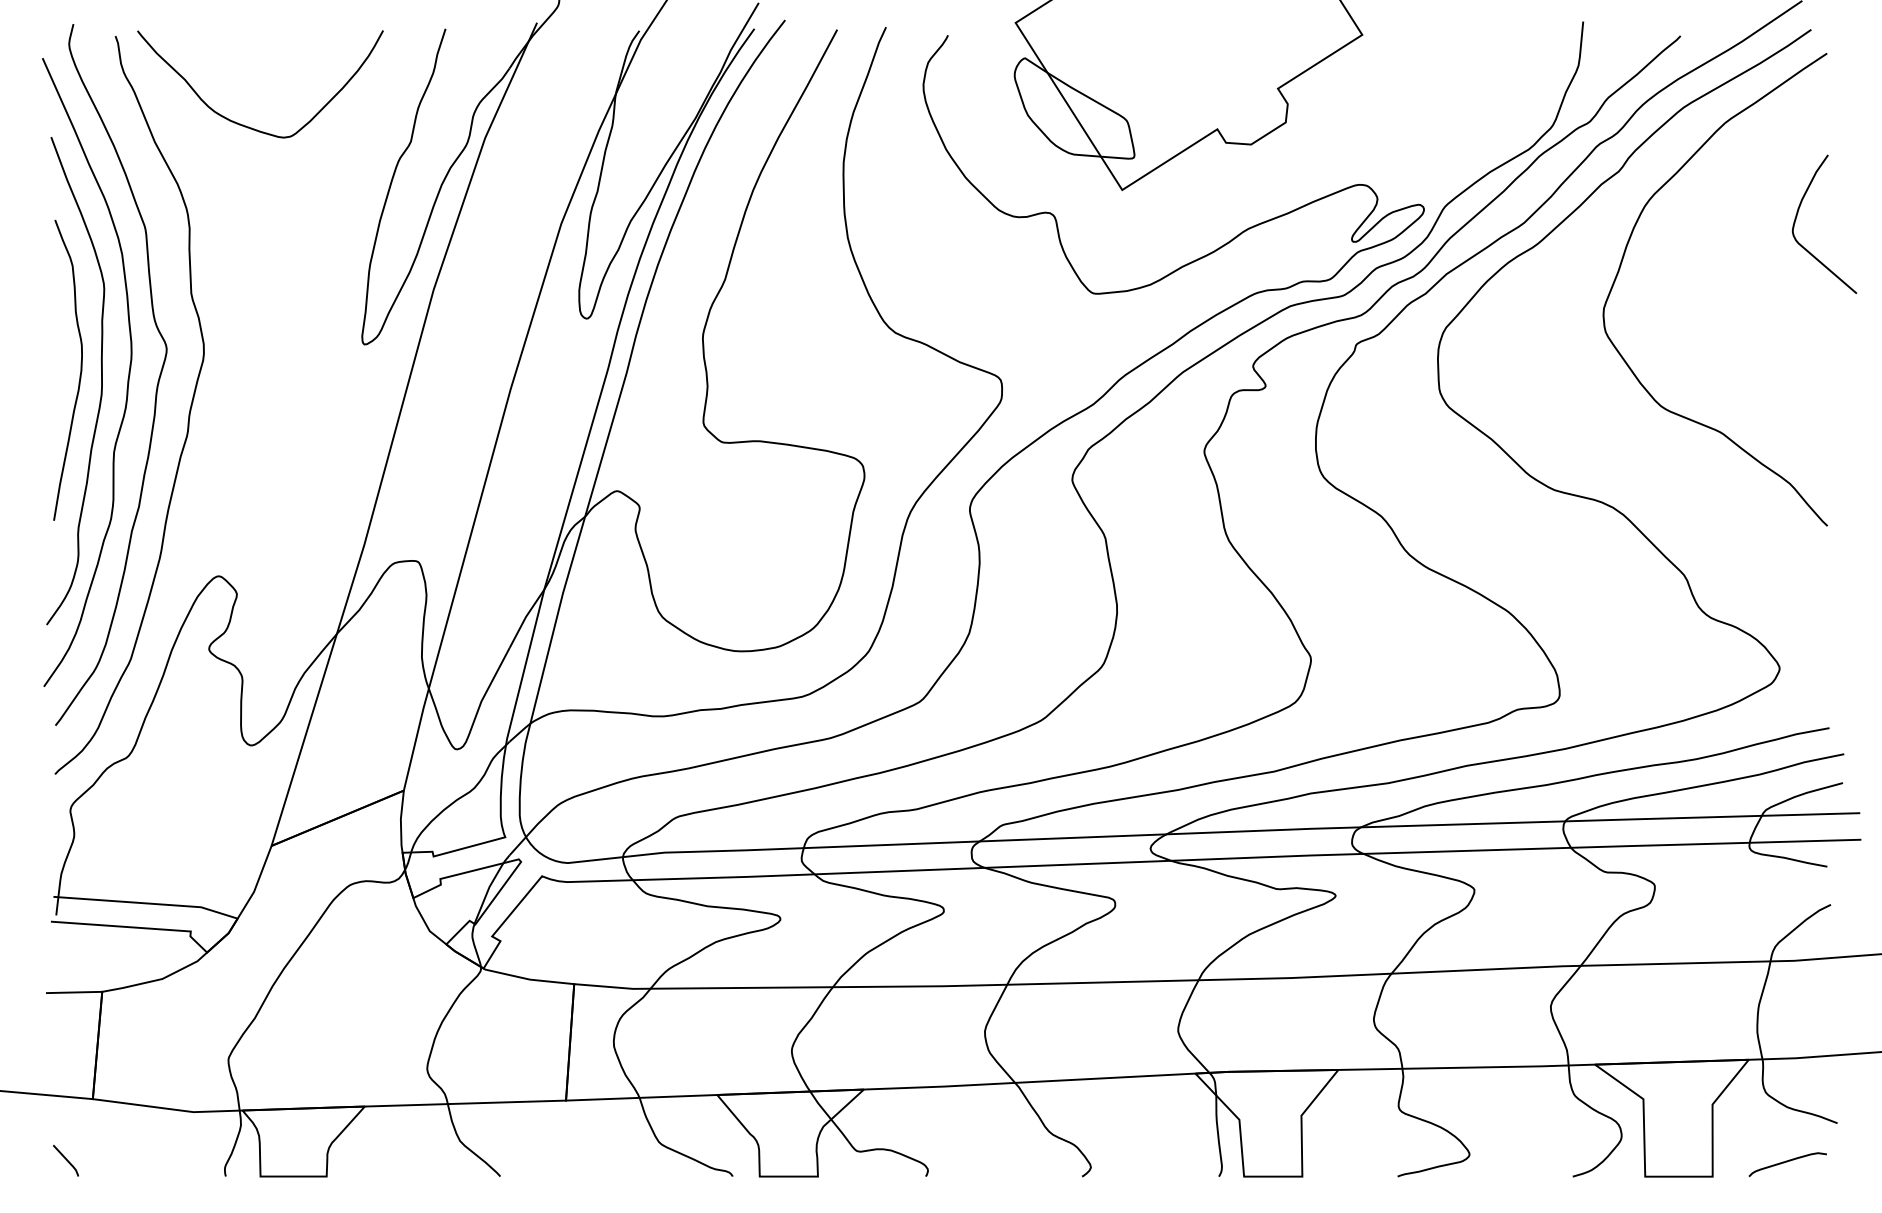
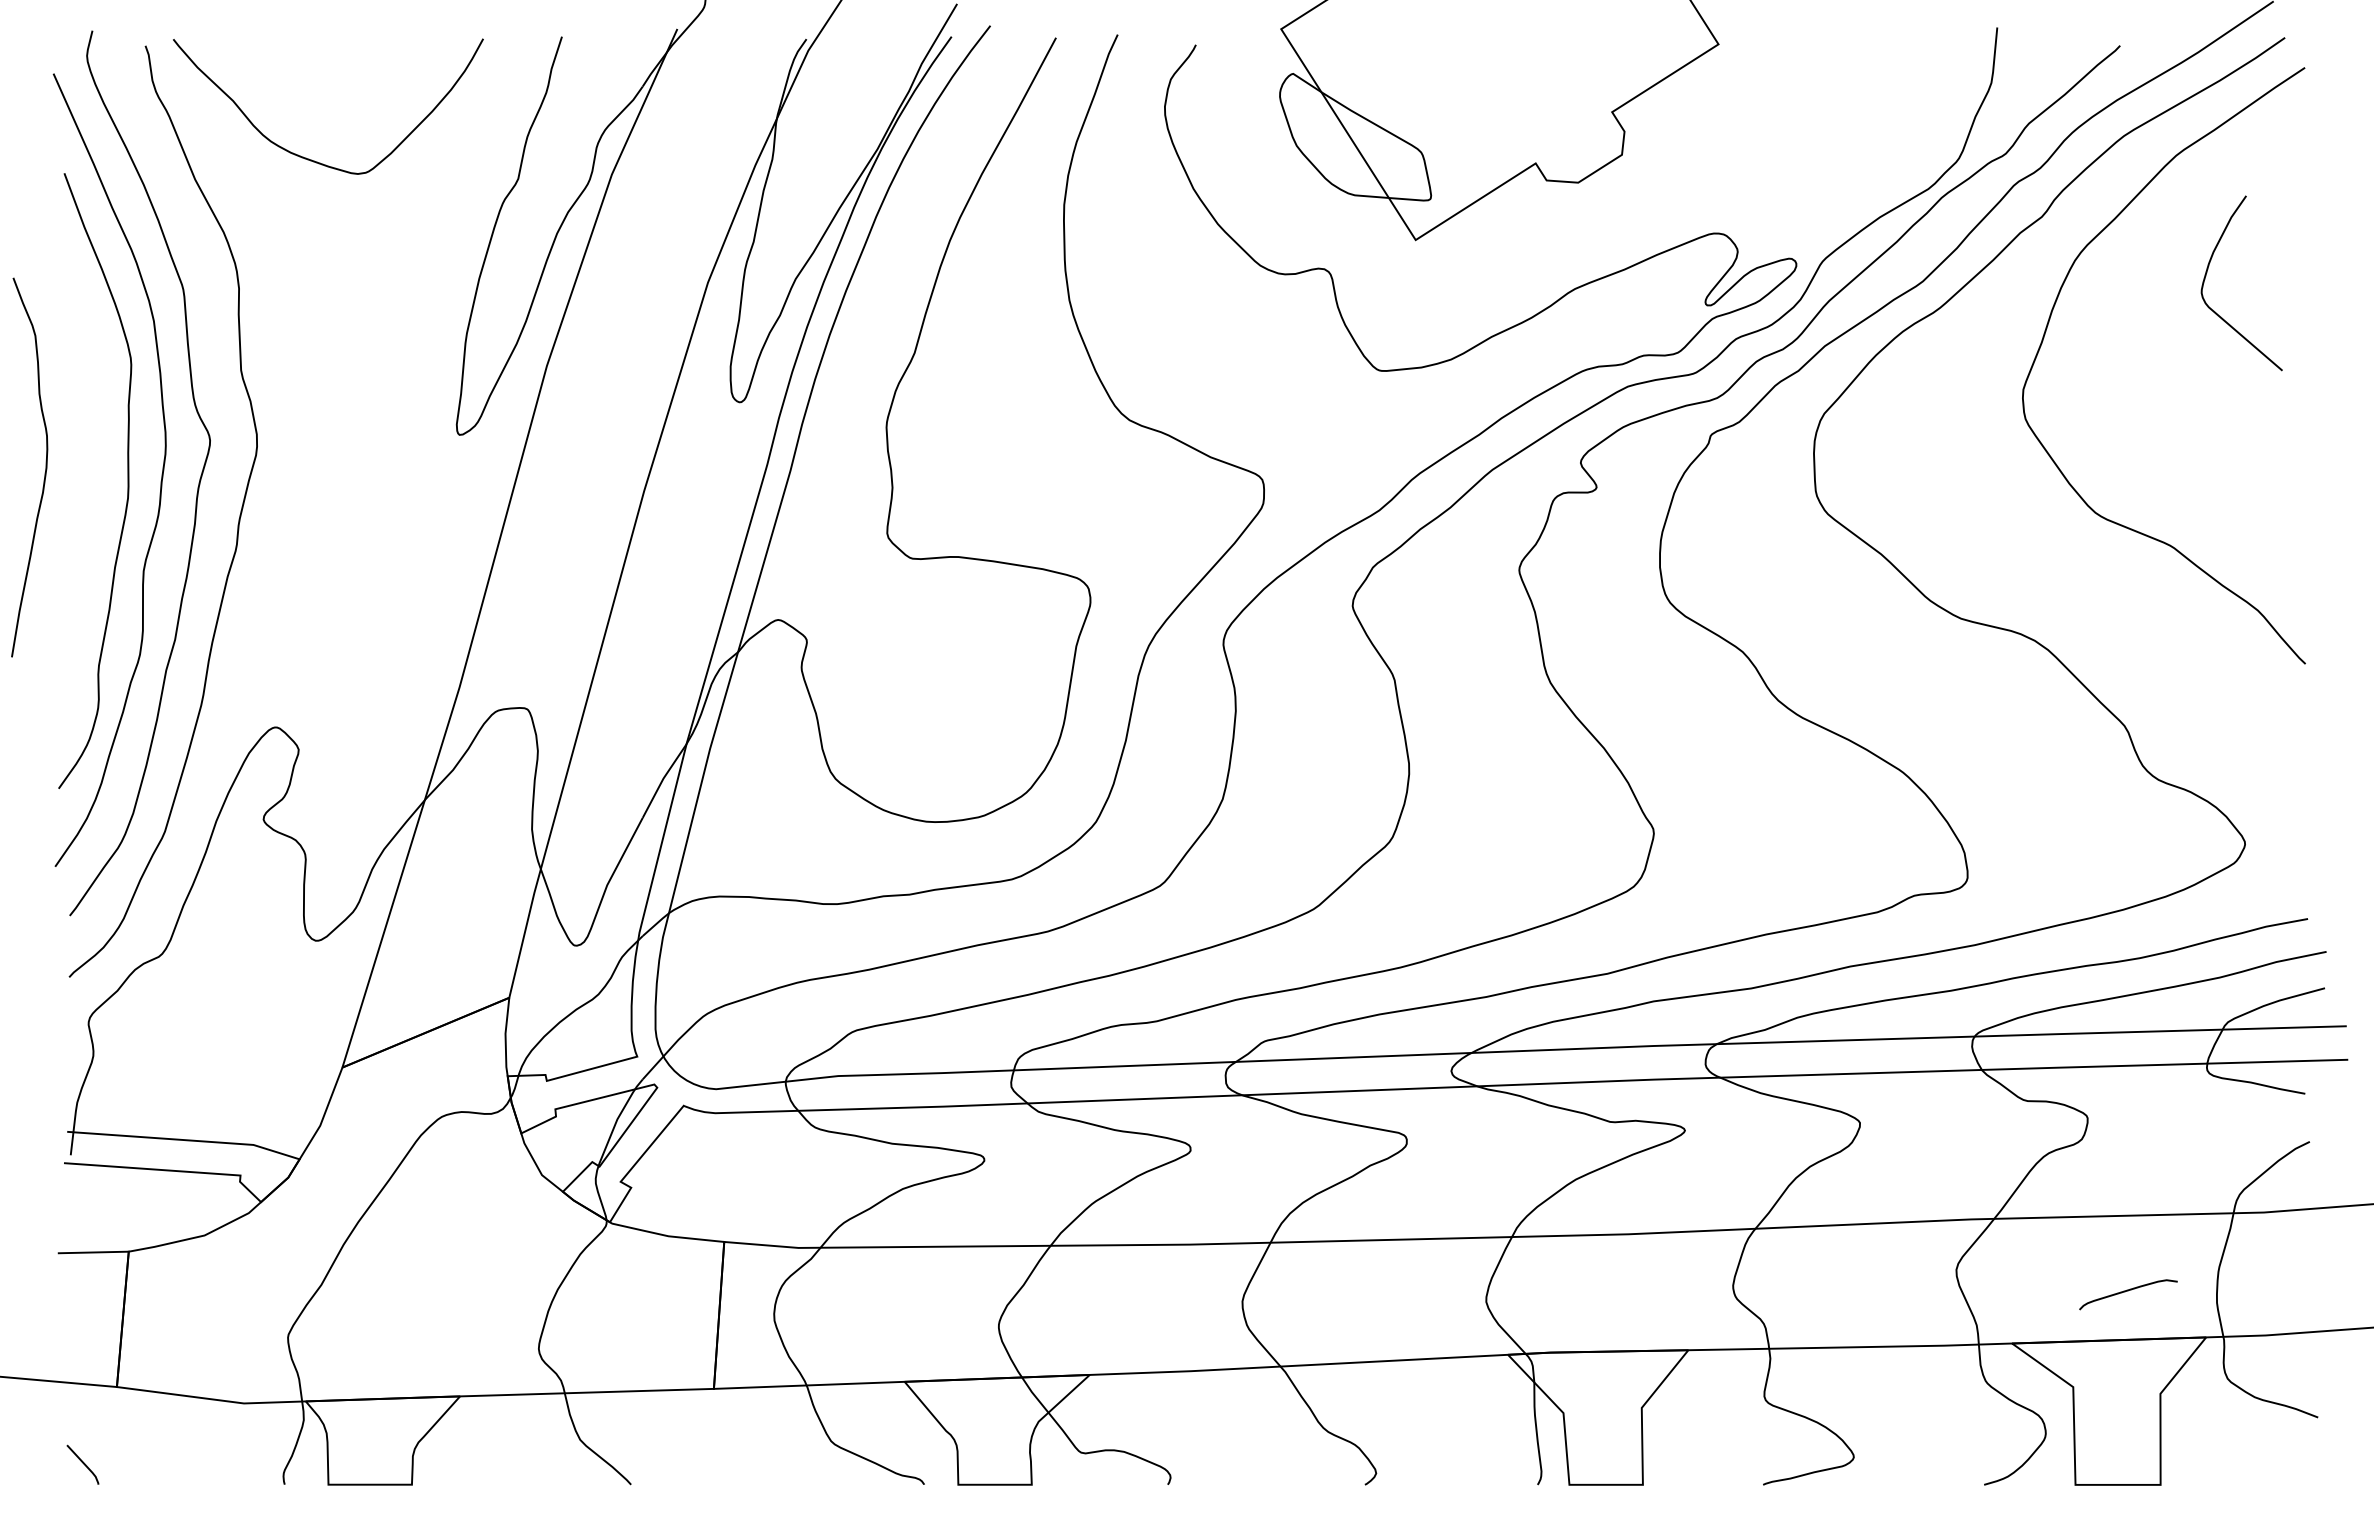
curve: (1796, 218) -> (2206, 276), moved
curve: (79, 374) -> (44, 472), moved
curve: (1787, 1162) -> (2128, 1291), moved

